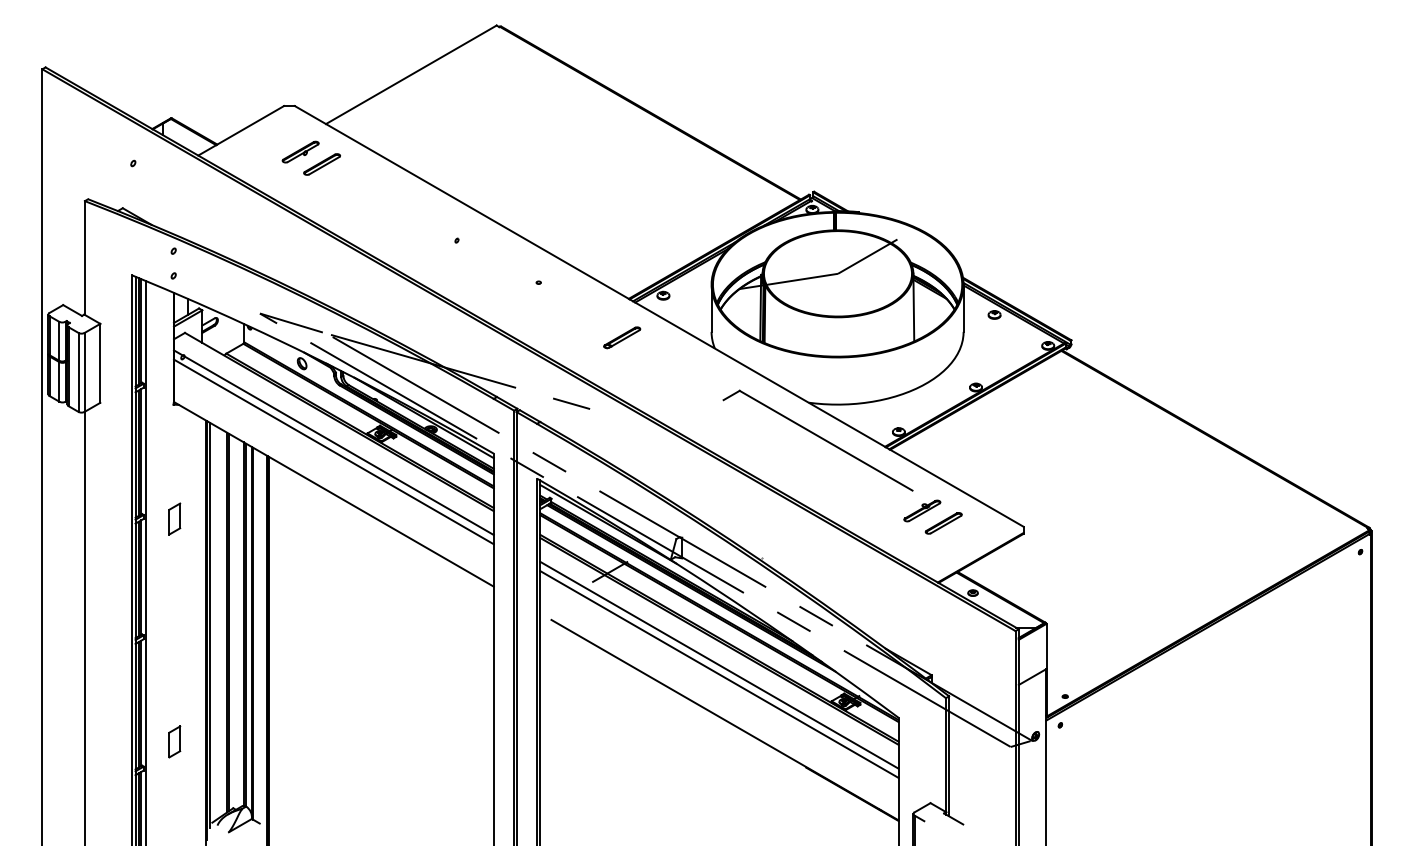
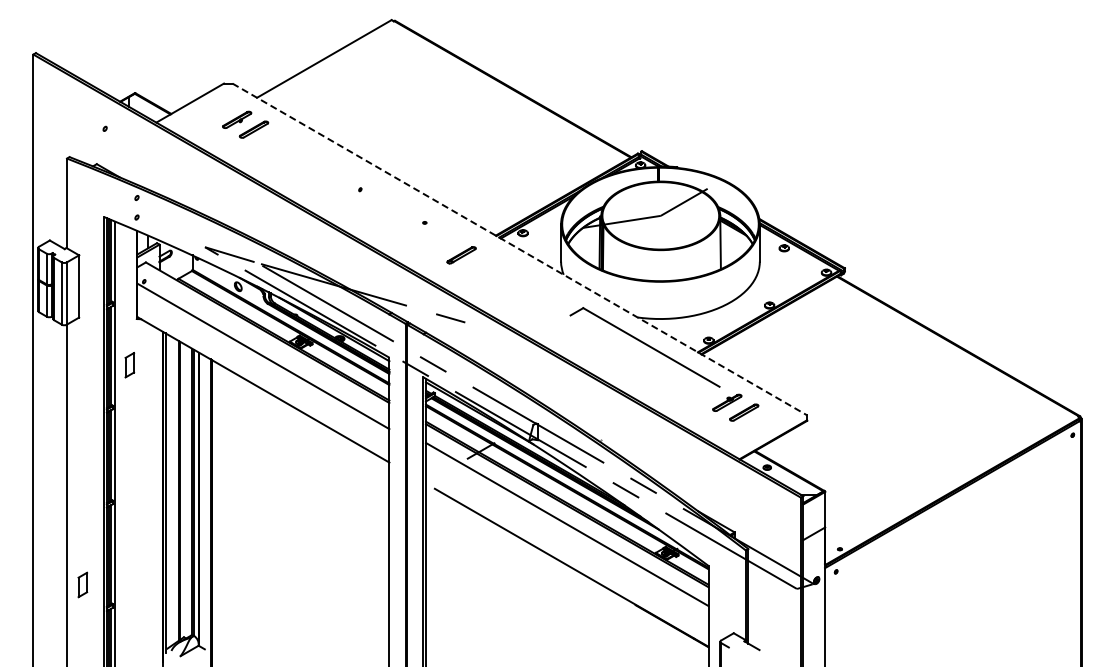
line: (658, 316) -> (519, 249), solid -> dashed
part: (622, 338) -> (461, 255), moved
line: (334, 442) -> (263, 348), removed
part: (174, 519) -> (129, 365), moved
line: (719, 674) -> (567, 531), removed
part: (174, 741) -> (82, 584), moved

